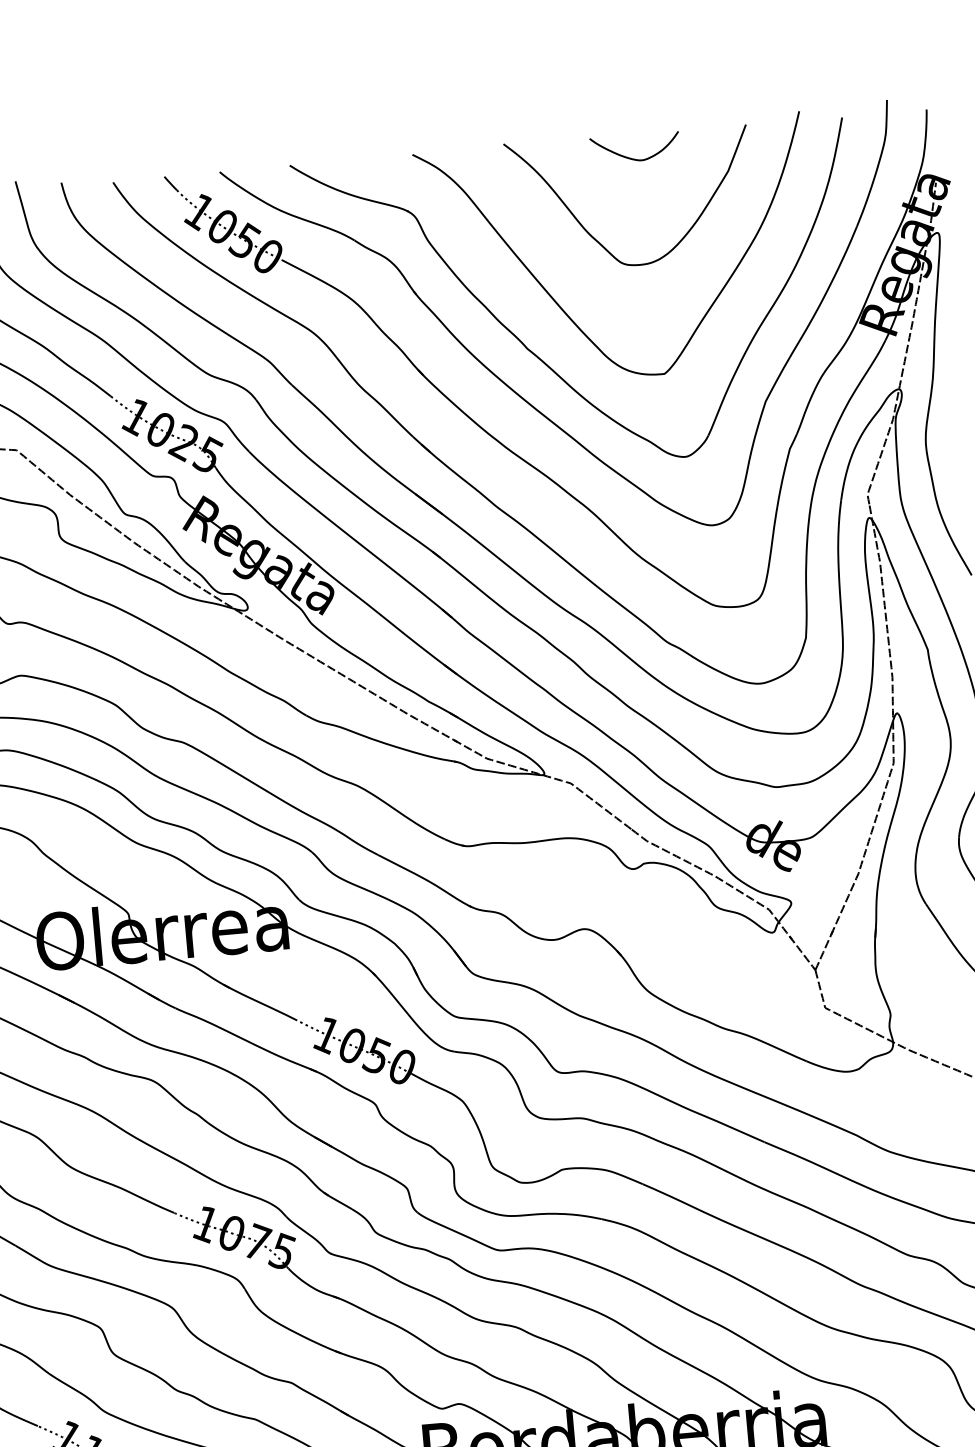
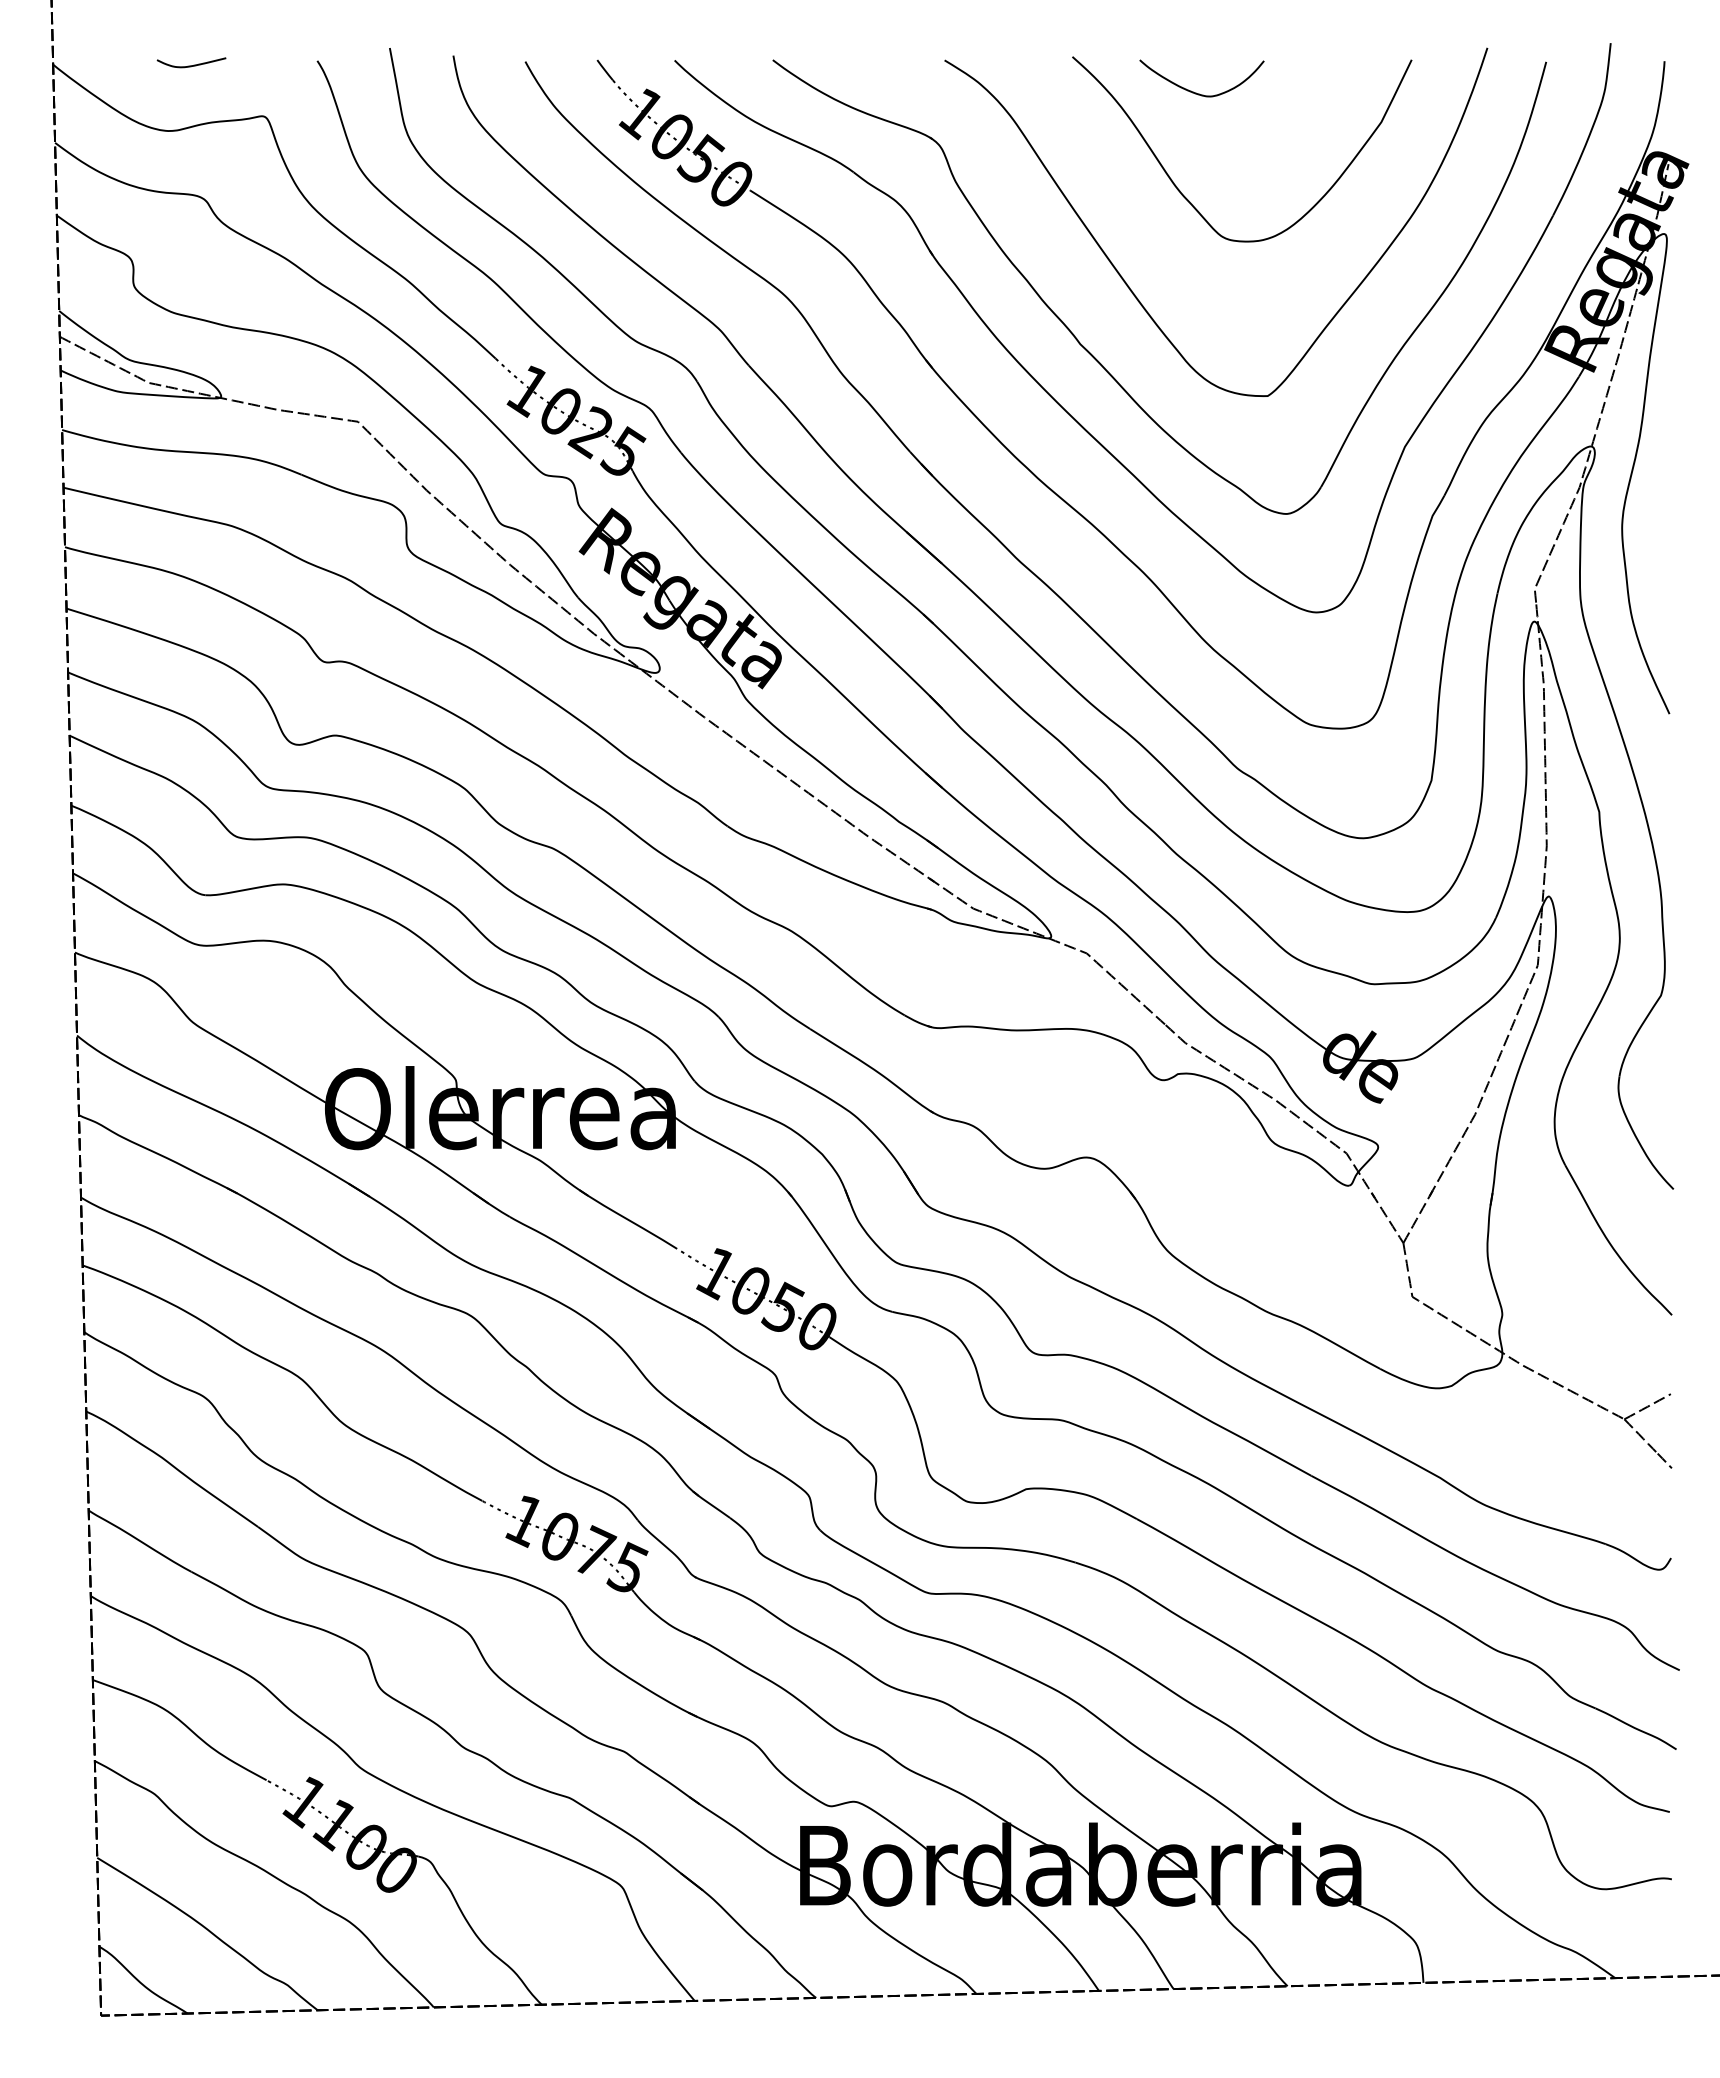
curve: (632, 158) -> (1196, 92), moved

